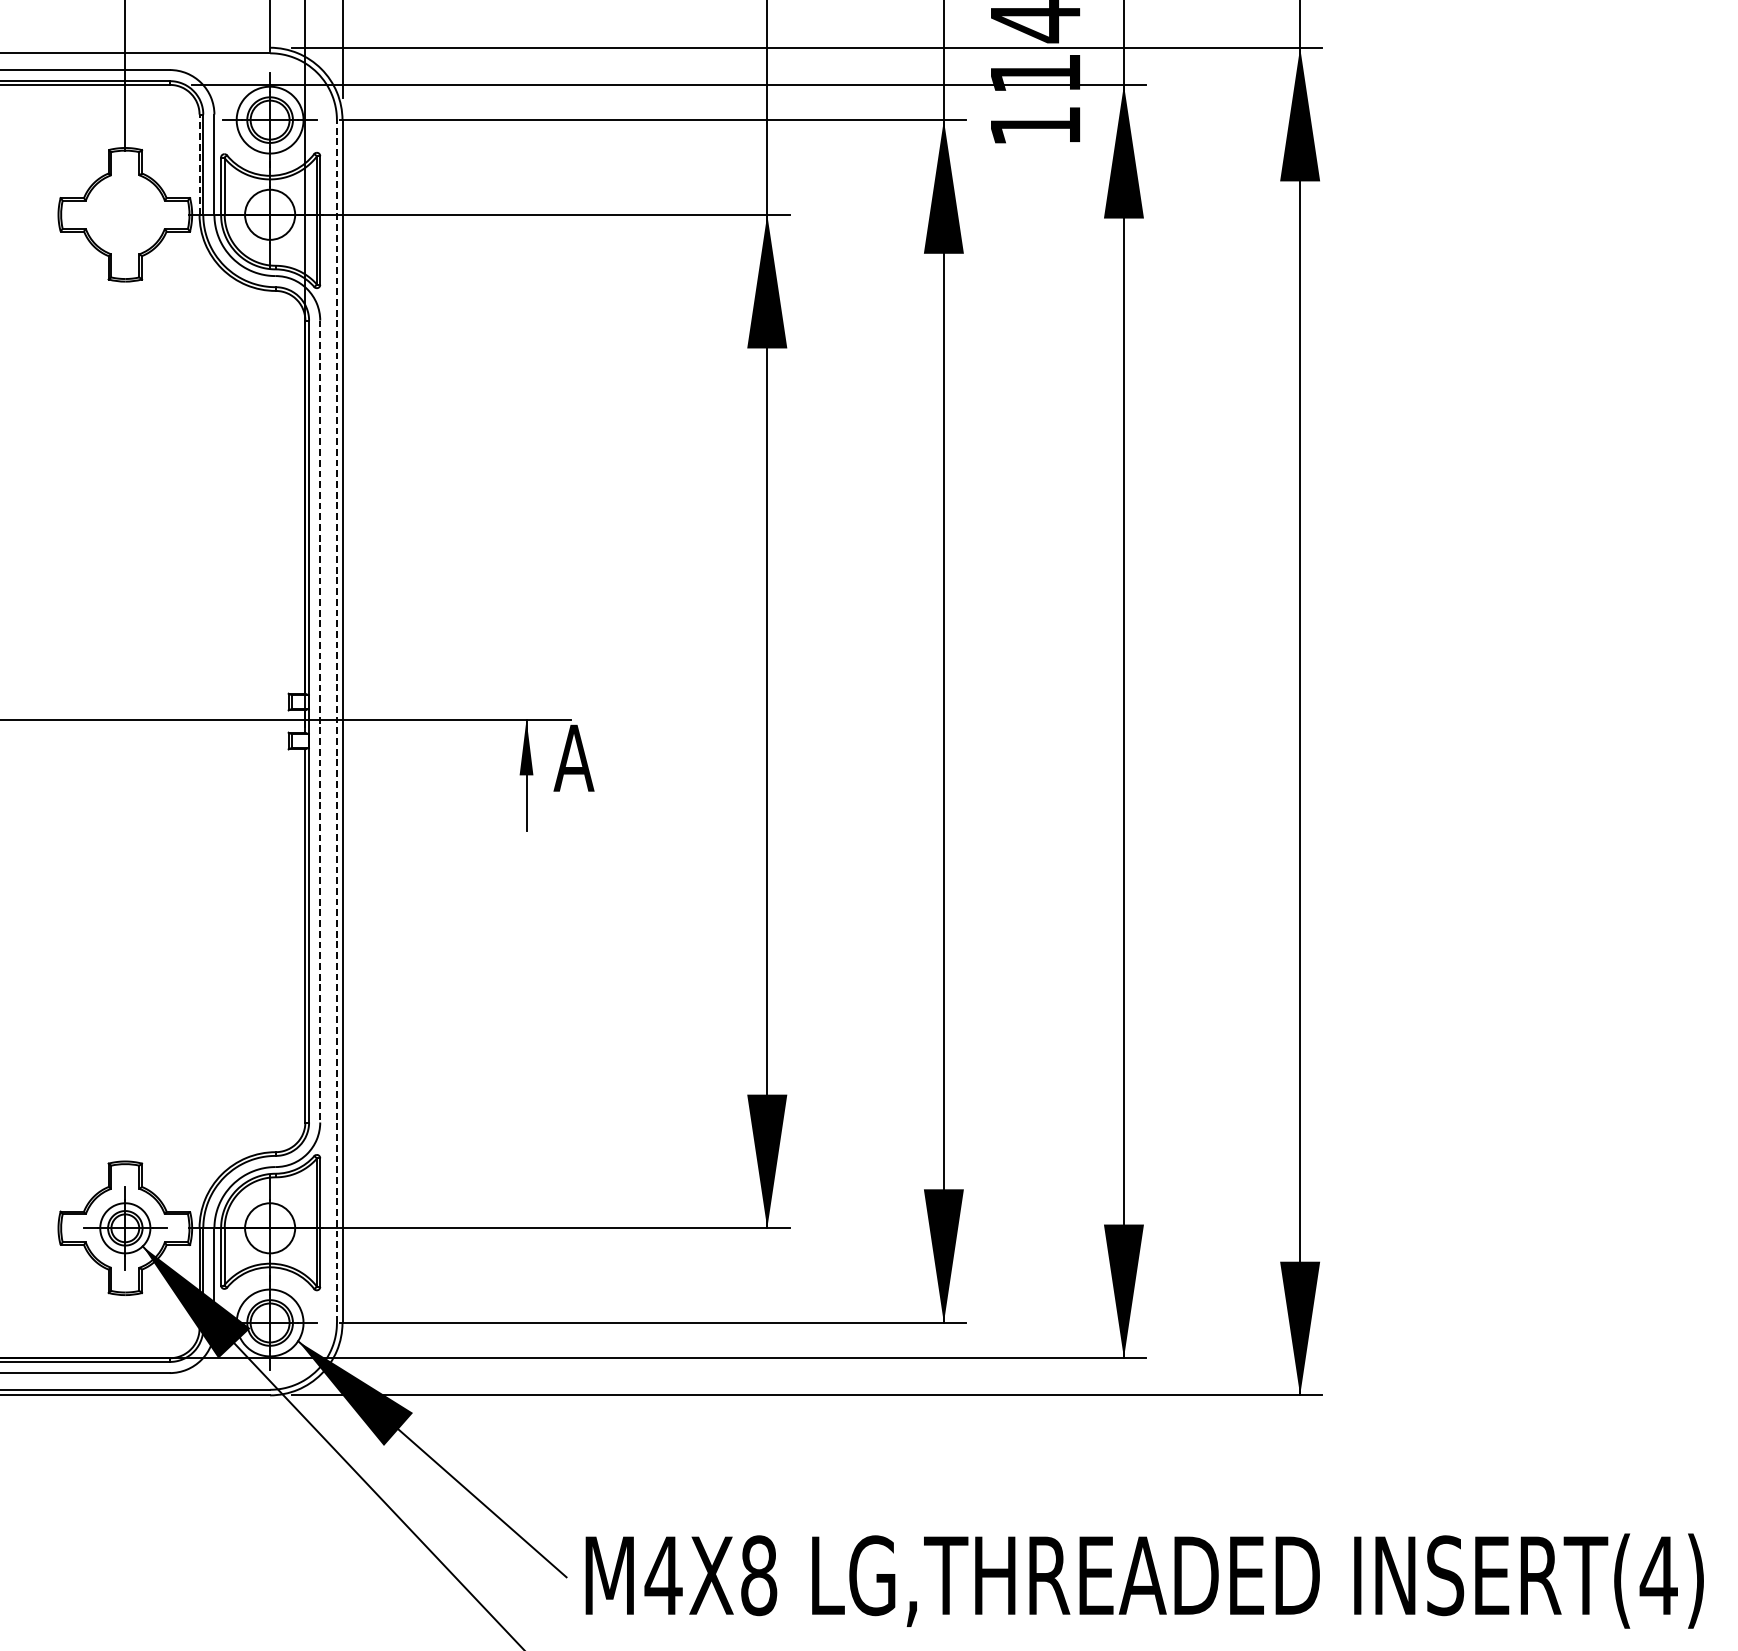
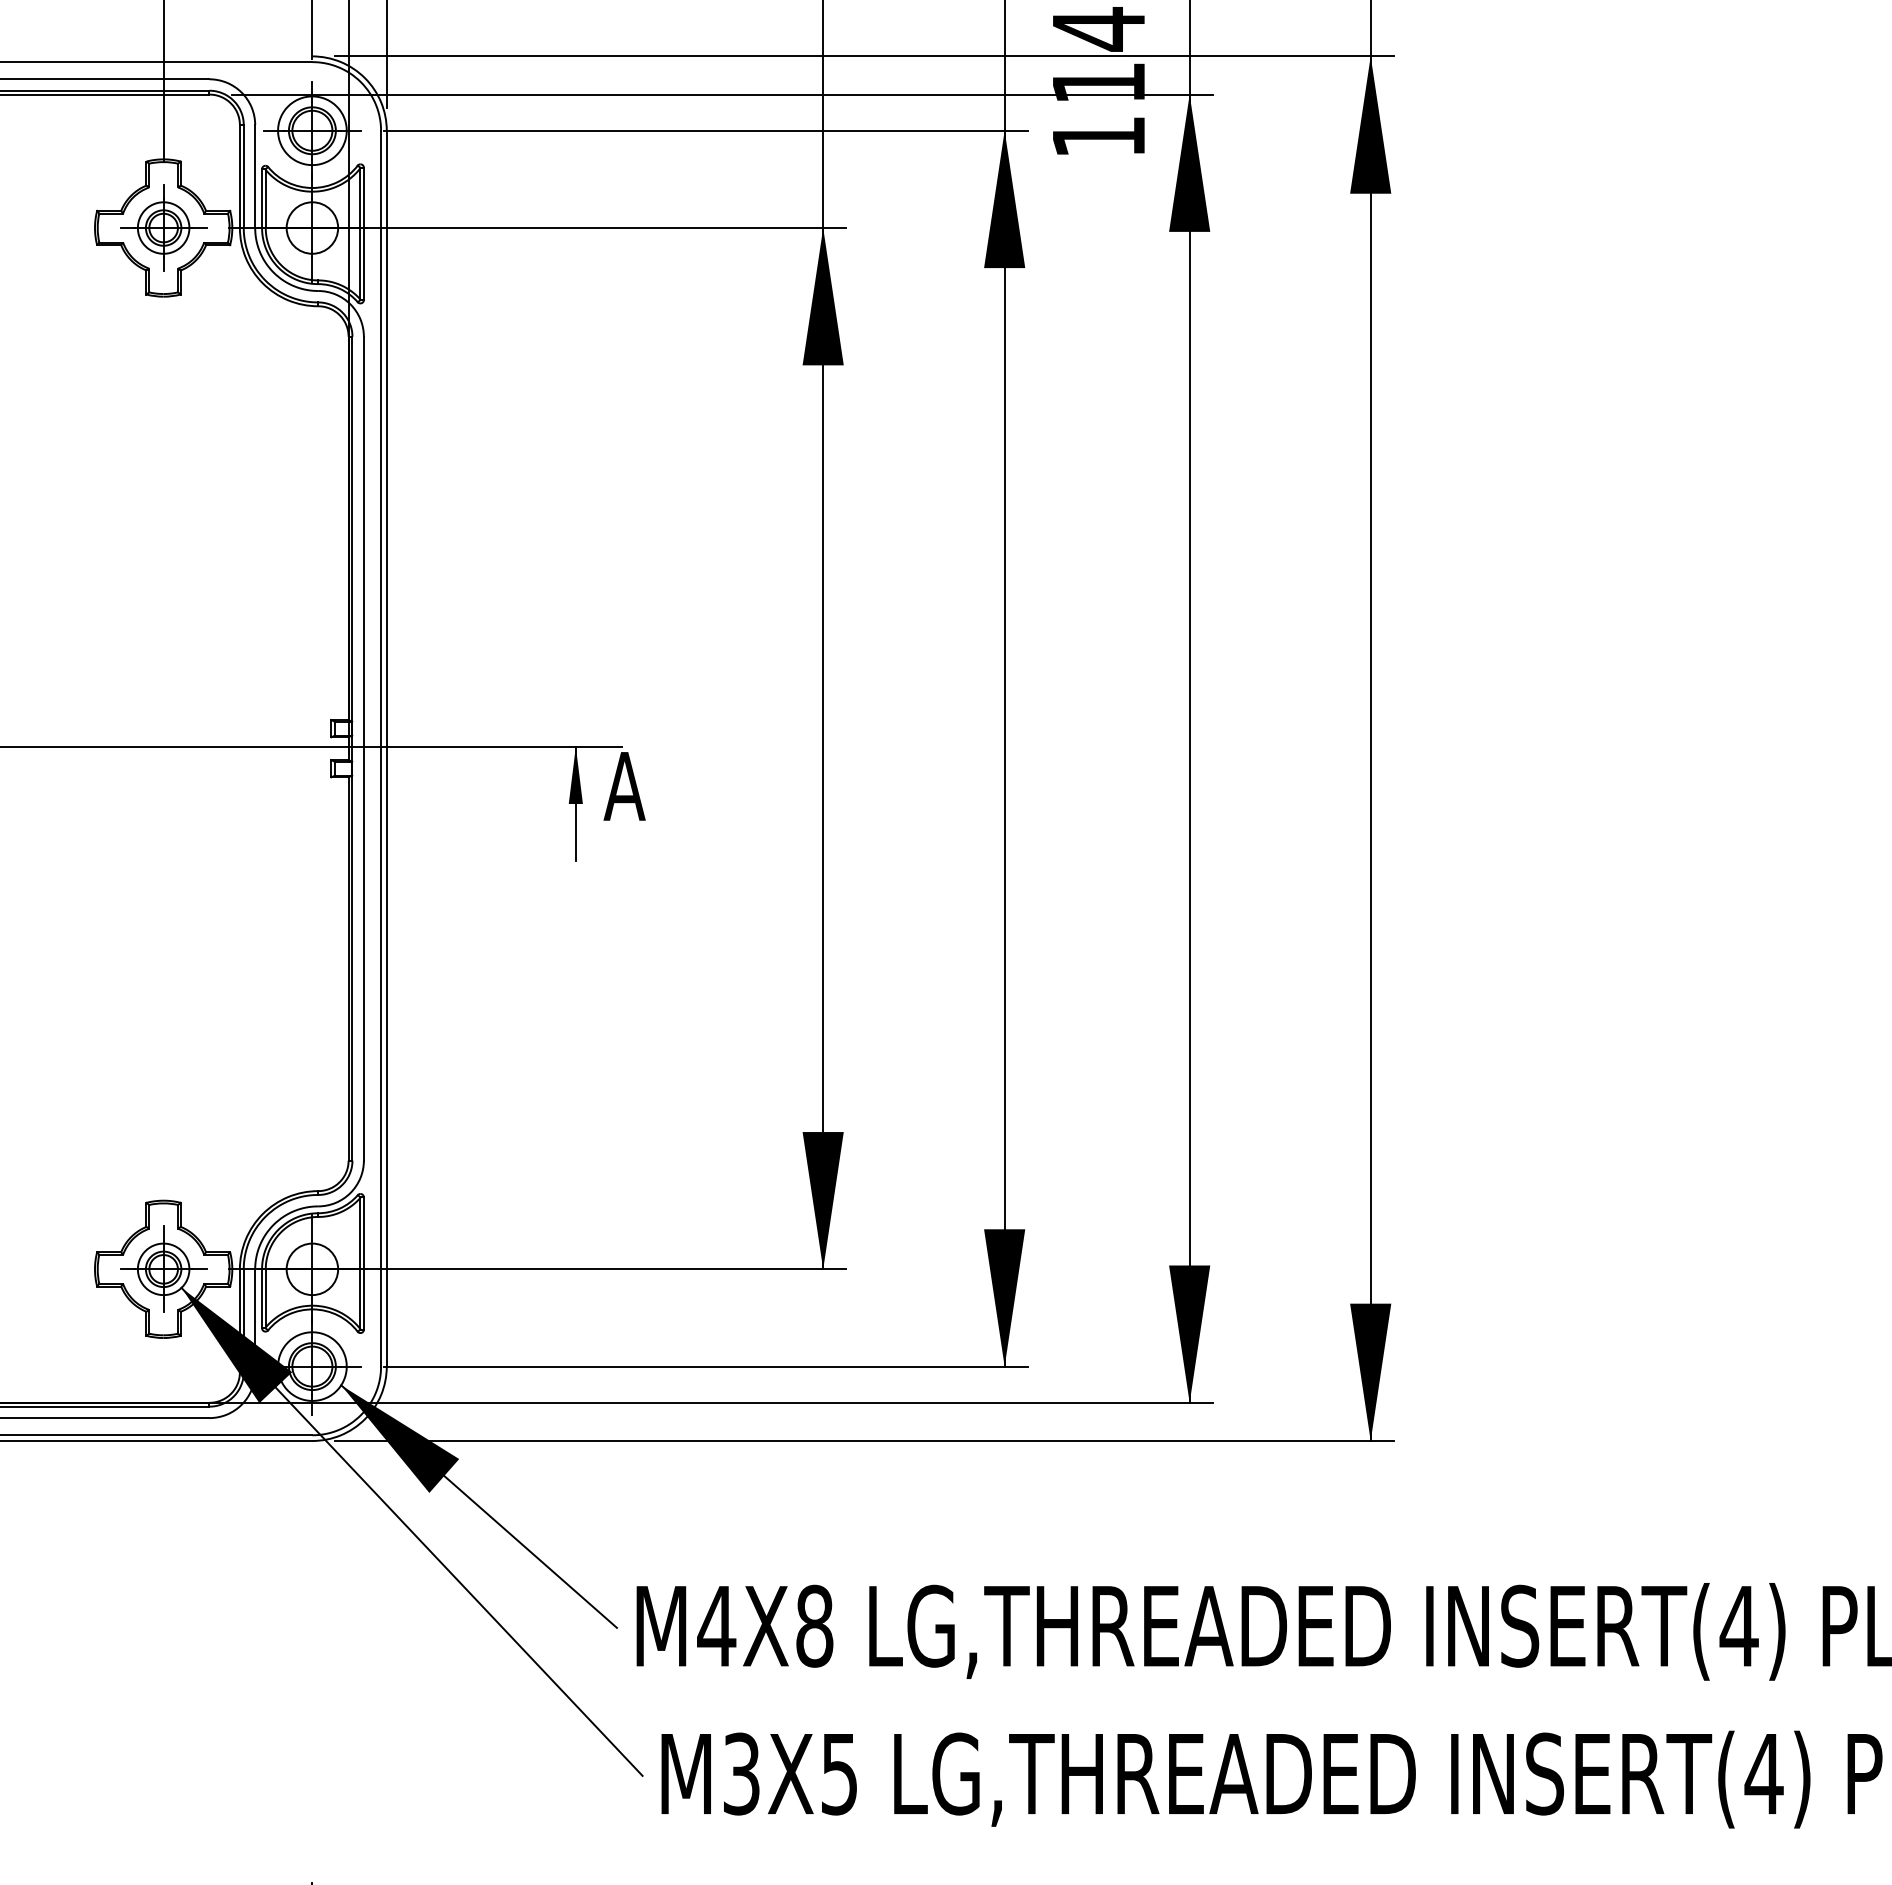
line: (199, 164) -> (239, 176), dashed -> solid
part: (125, 214) -> (163, 227), added
line: (319, 721) -> (363, 748), dashed -> solid
line: (337, 721) -> (381, 748), dashed -> solid

